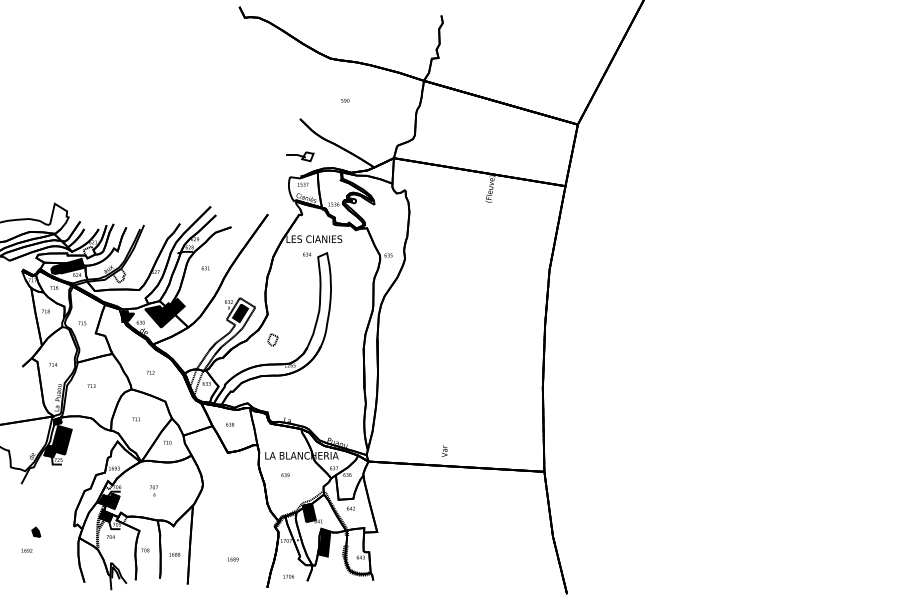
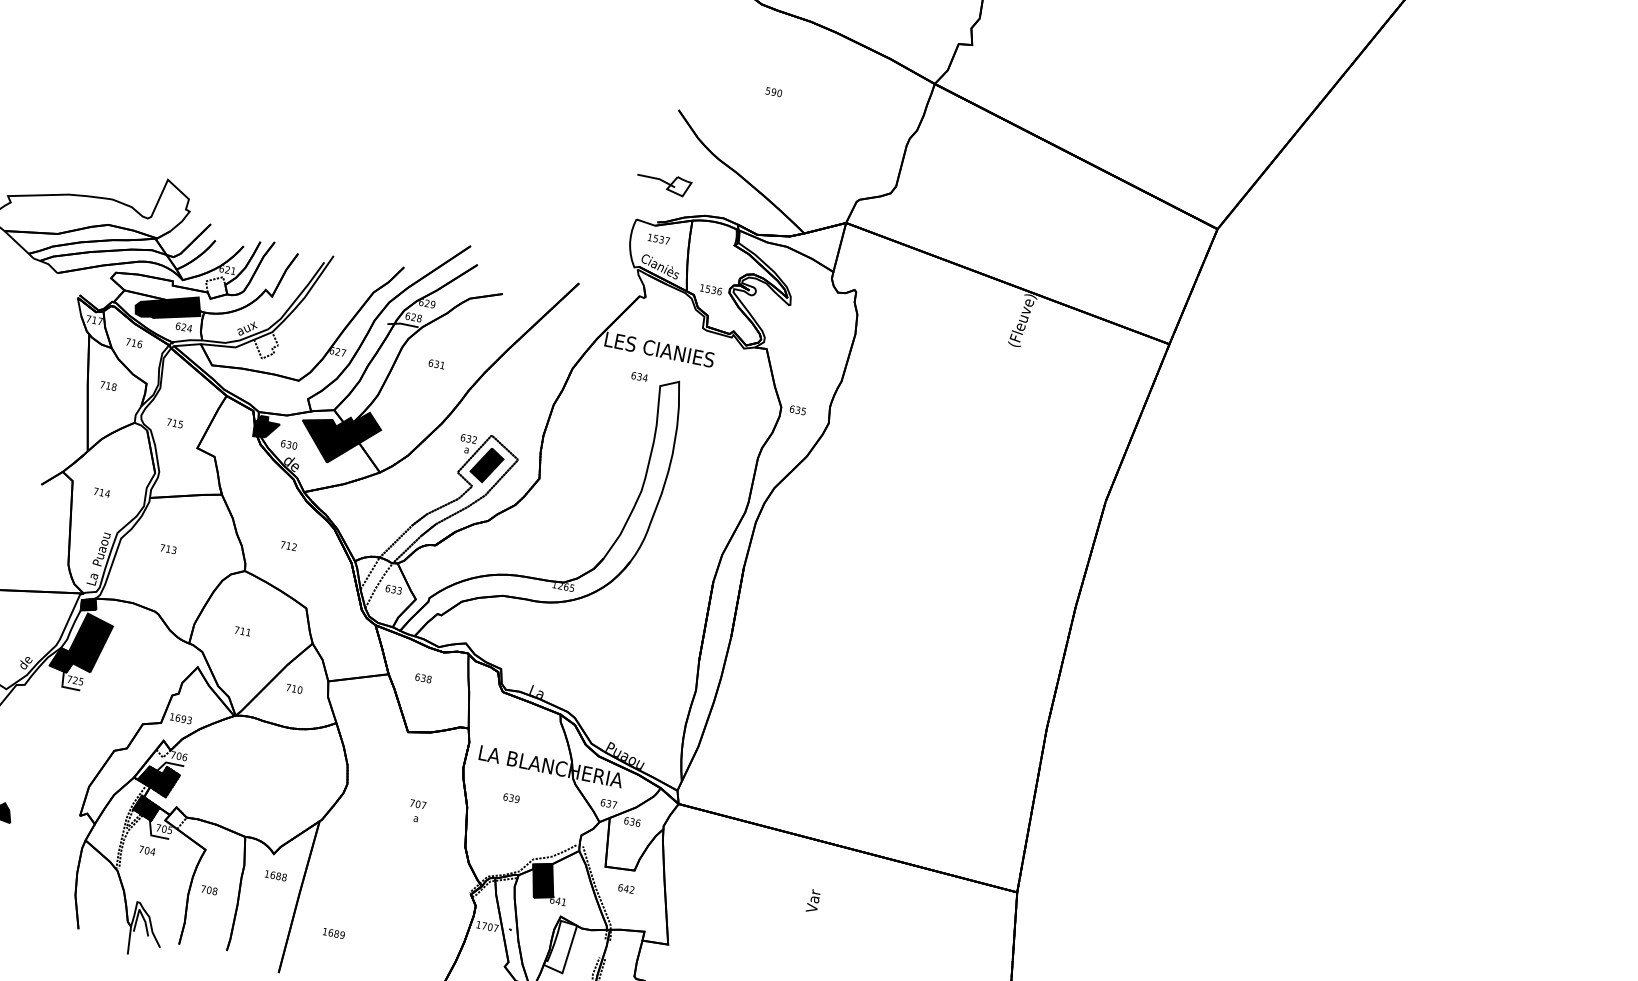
part: (272, 339) -> (539, 528), removed
text: (444, 450) -> (813, 899), moved
text: (153, 490) -> (416, 810), moved
fill: (323, 543) -> (559, 946), removed
text: (174, 554) -> (275, 875), moved
text: (233, 559) -> (334, 933), moved

